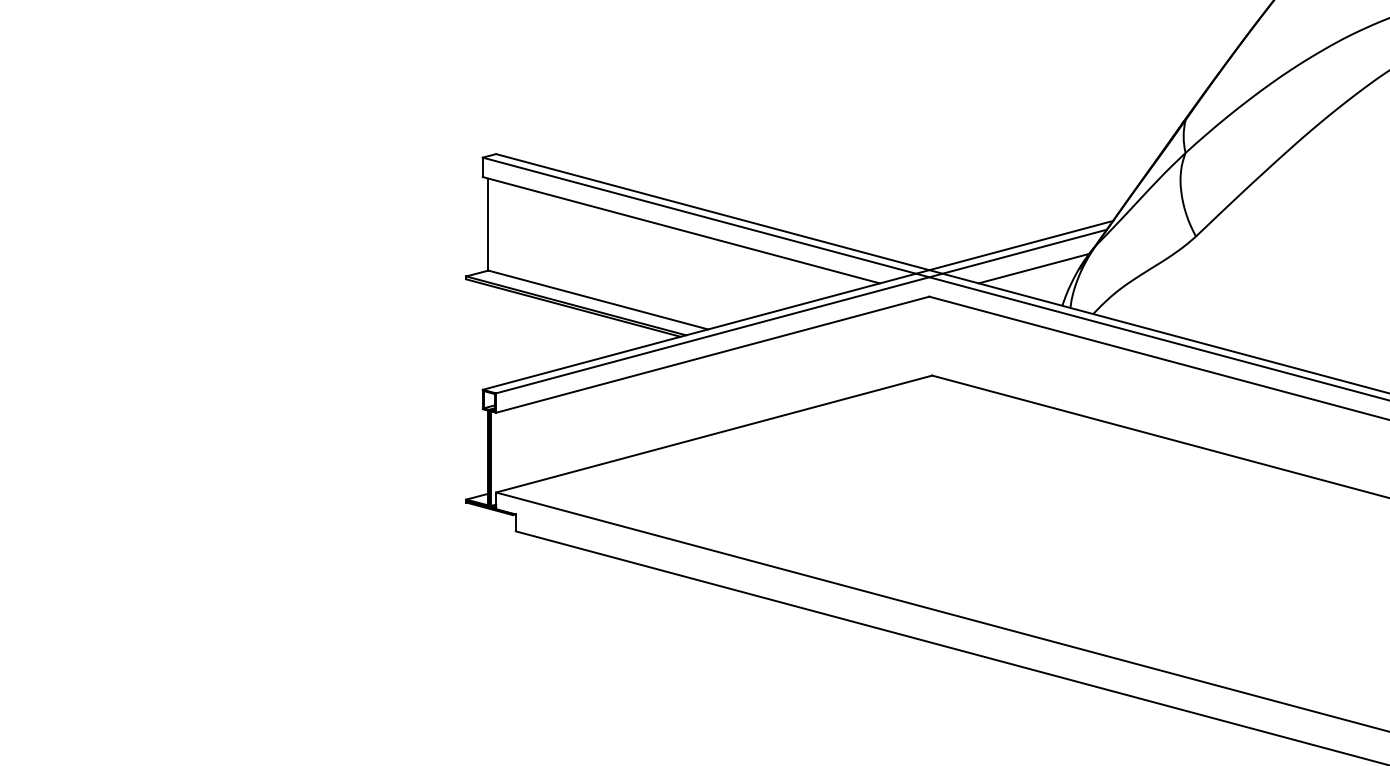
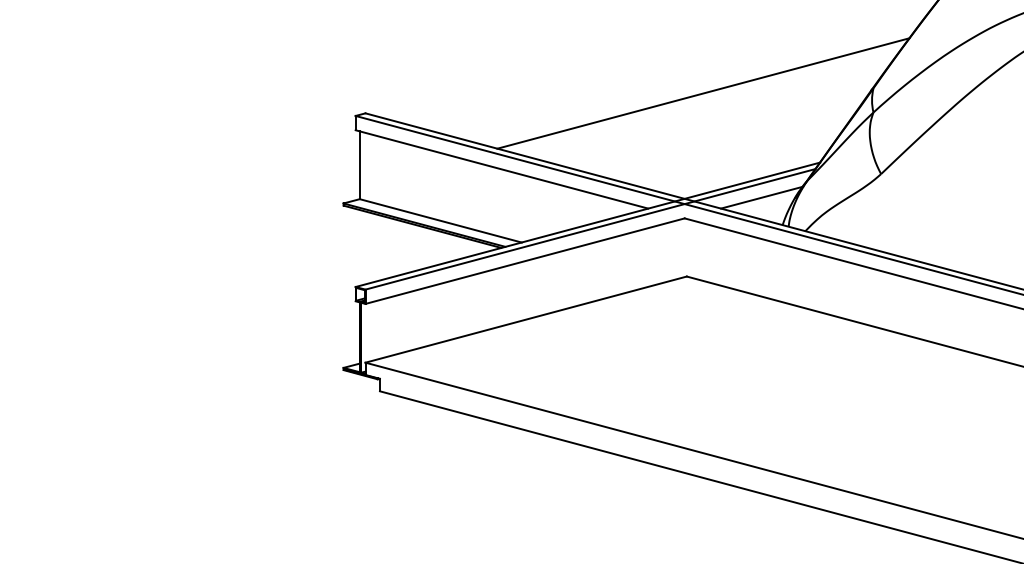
line: (954, 127) -> (703, 93), added

